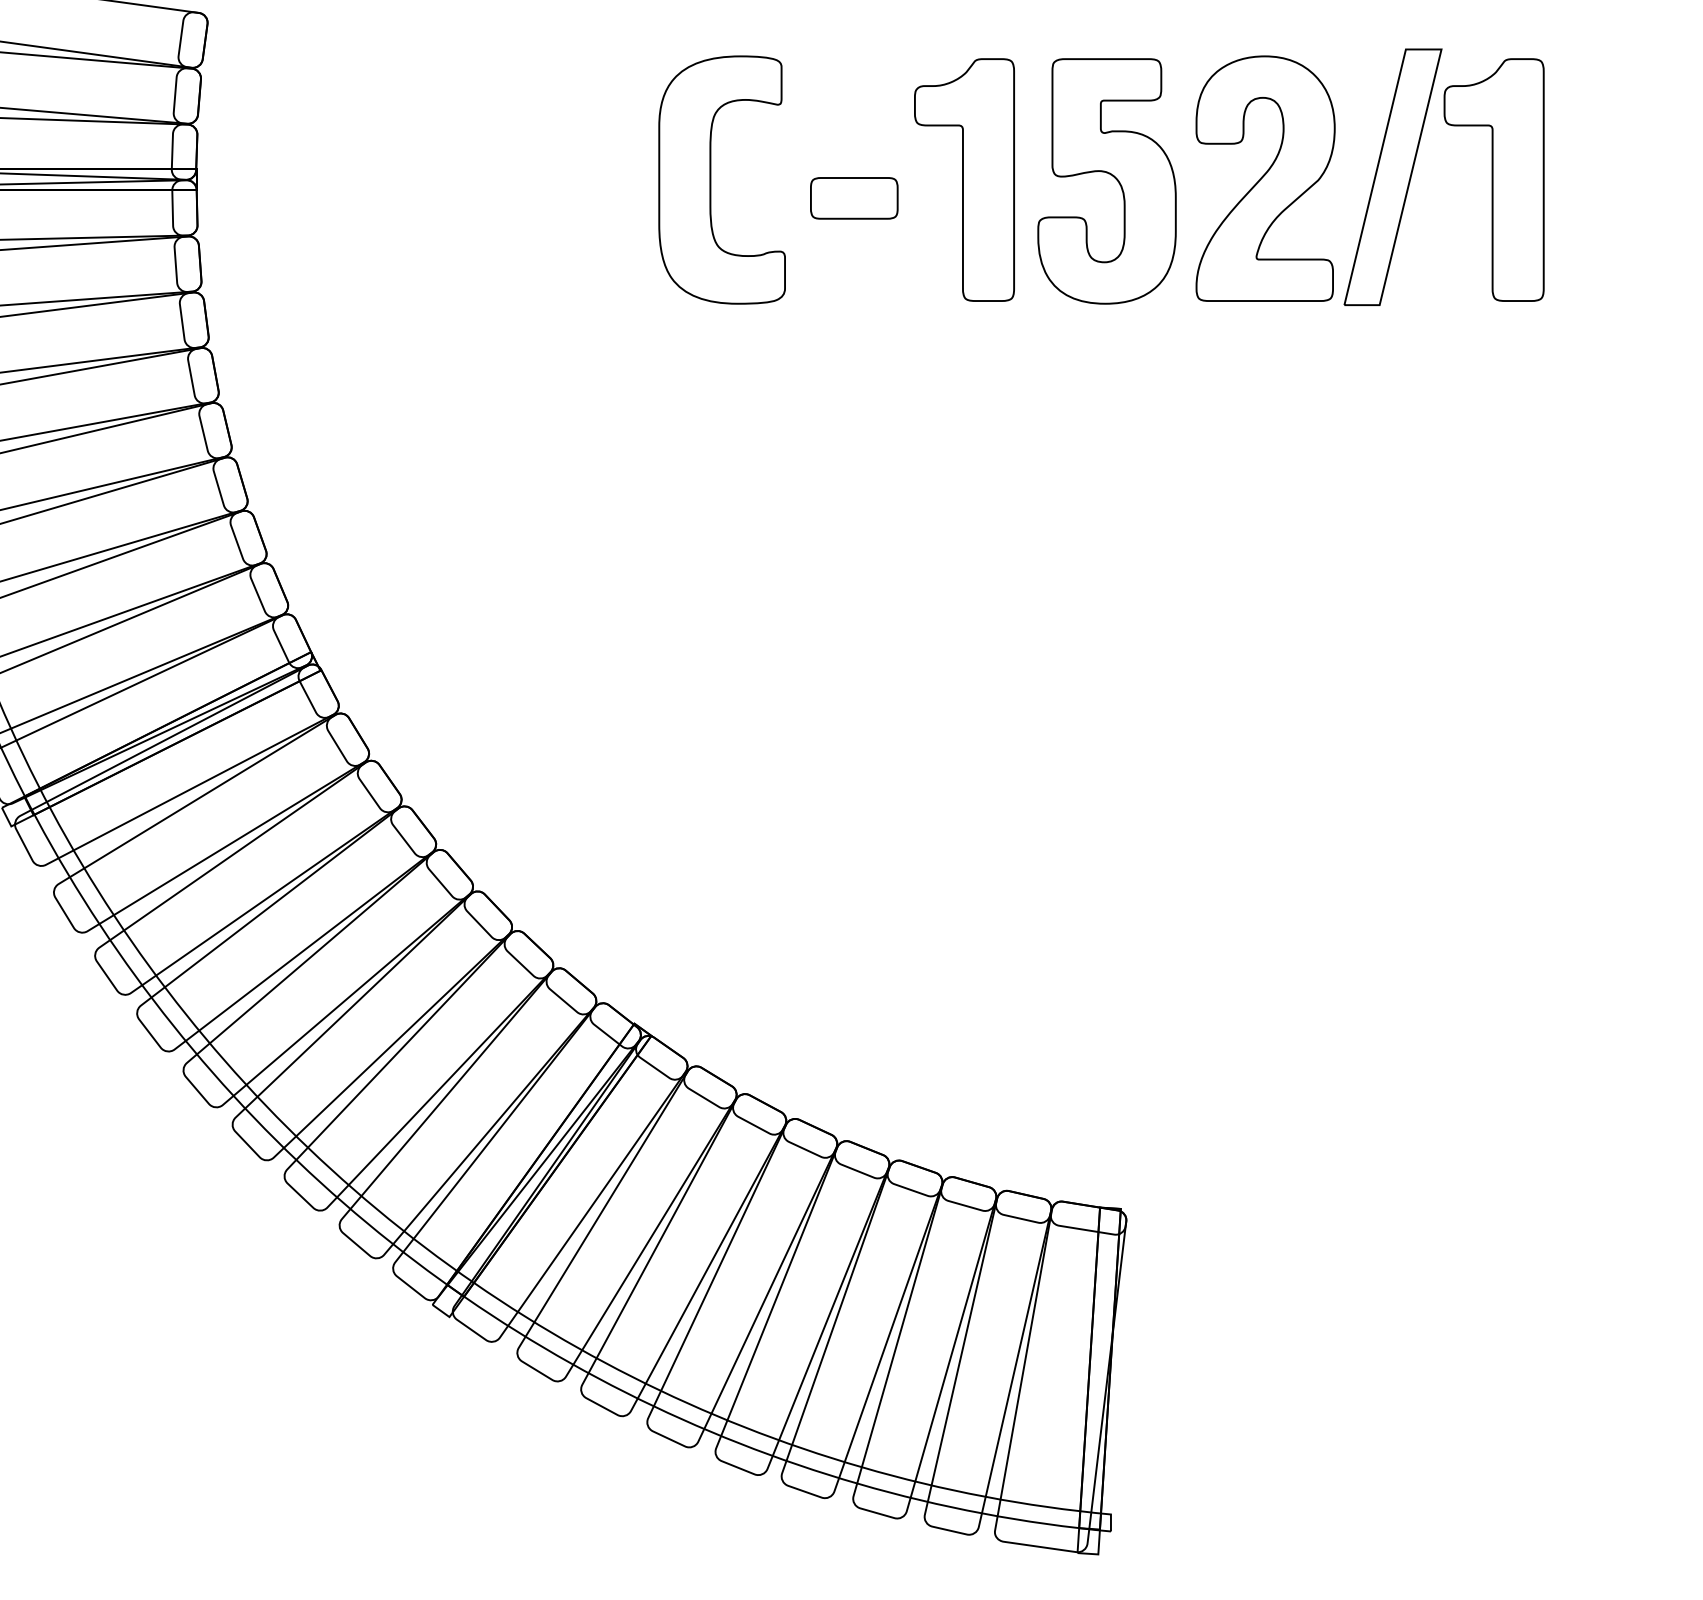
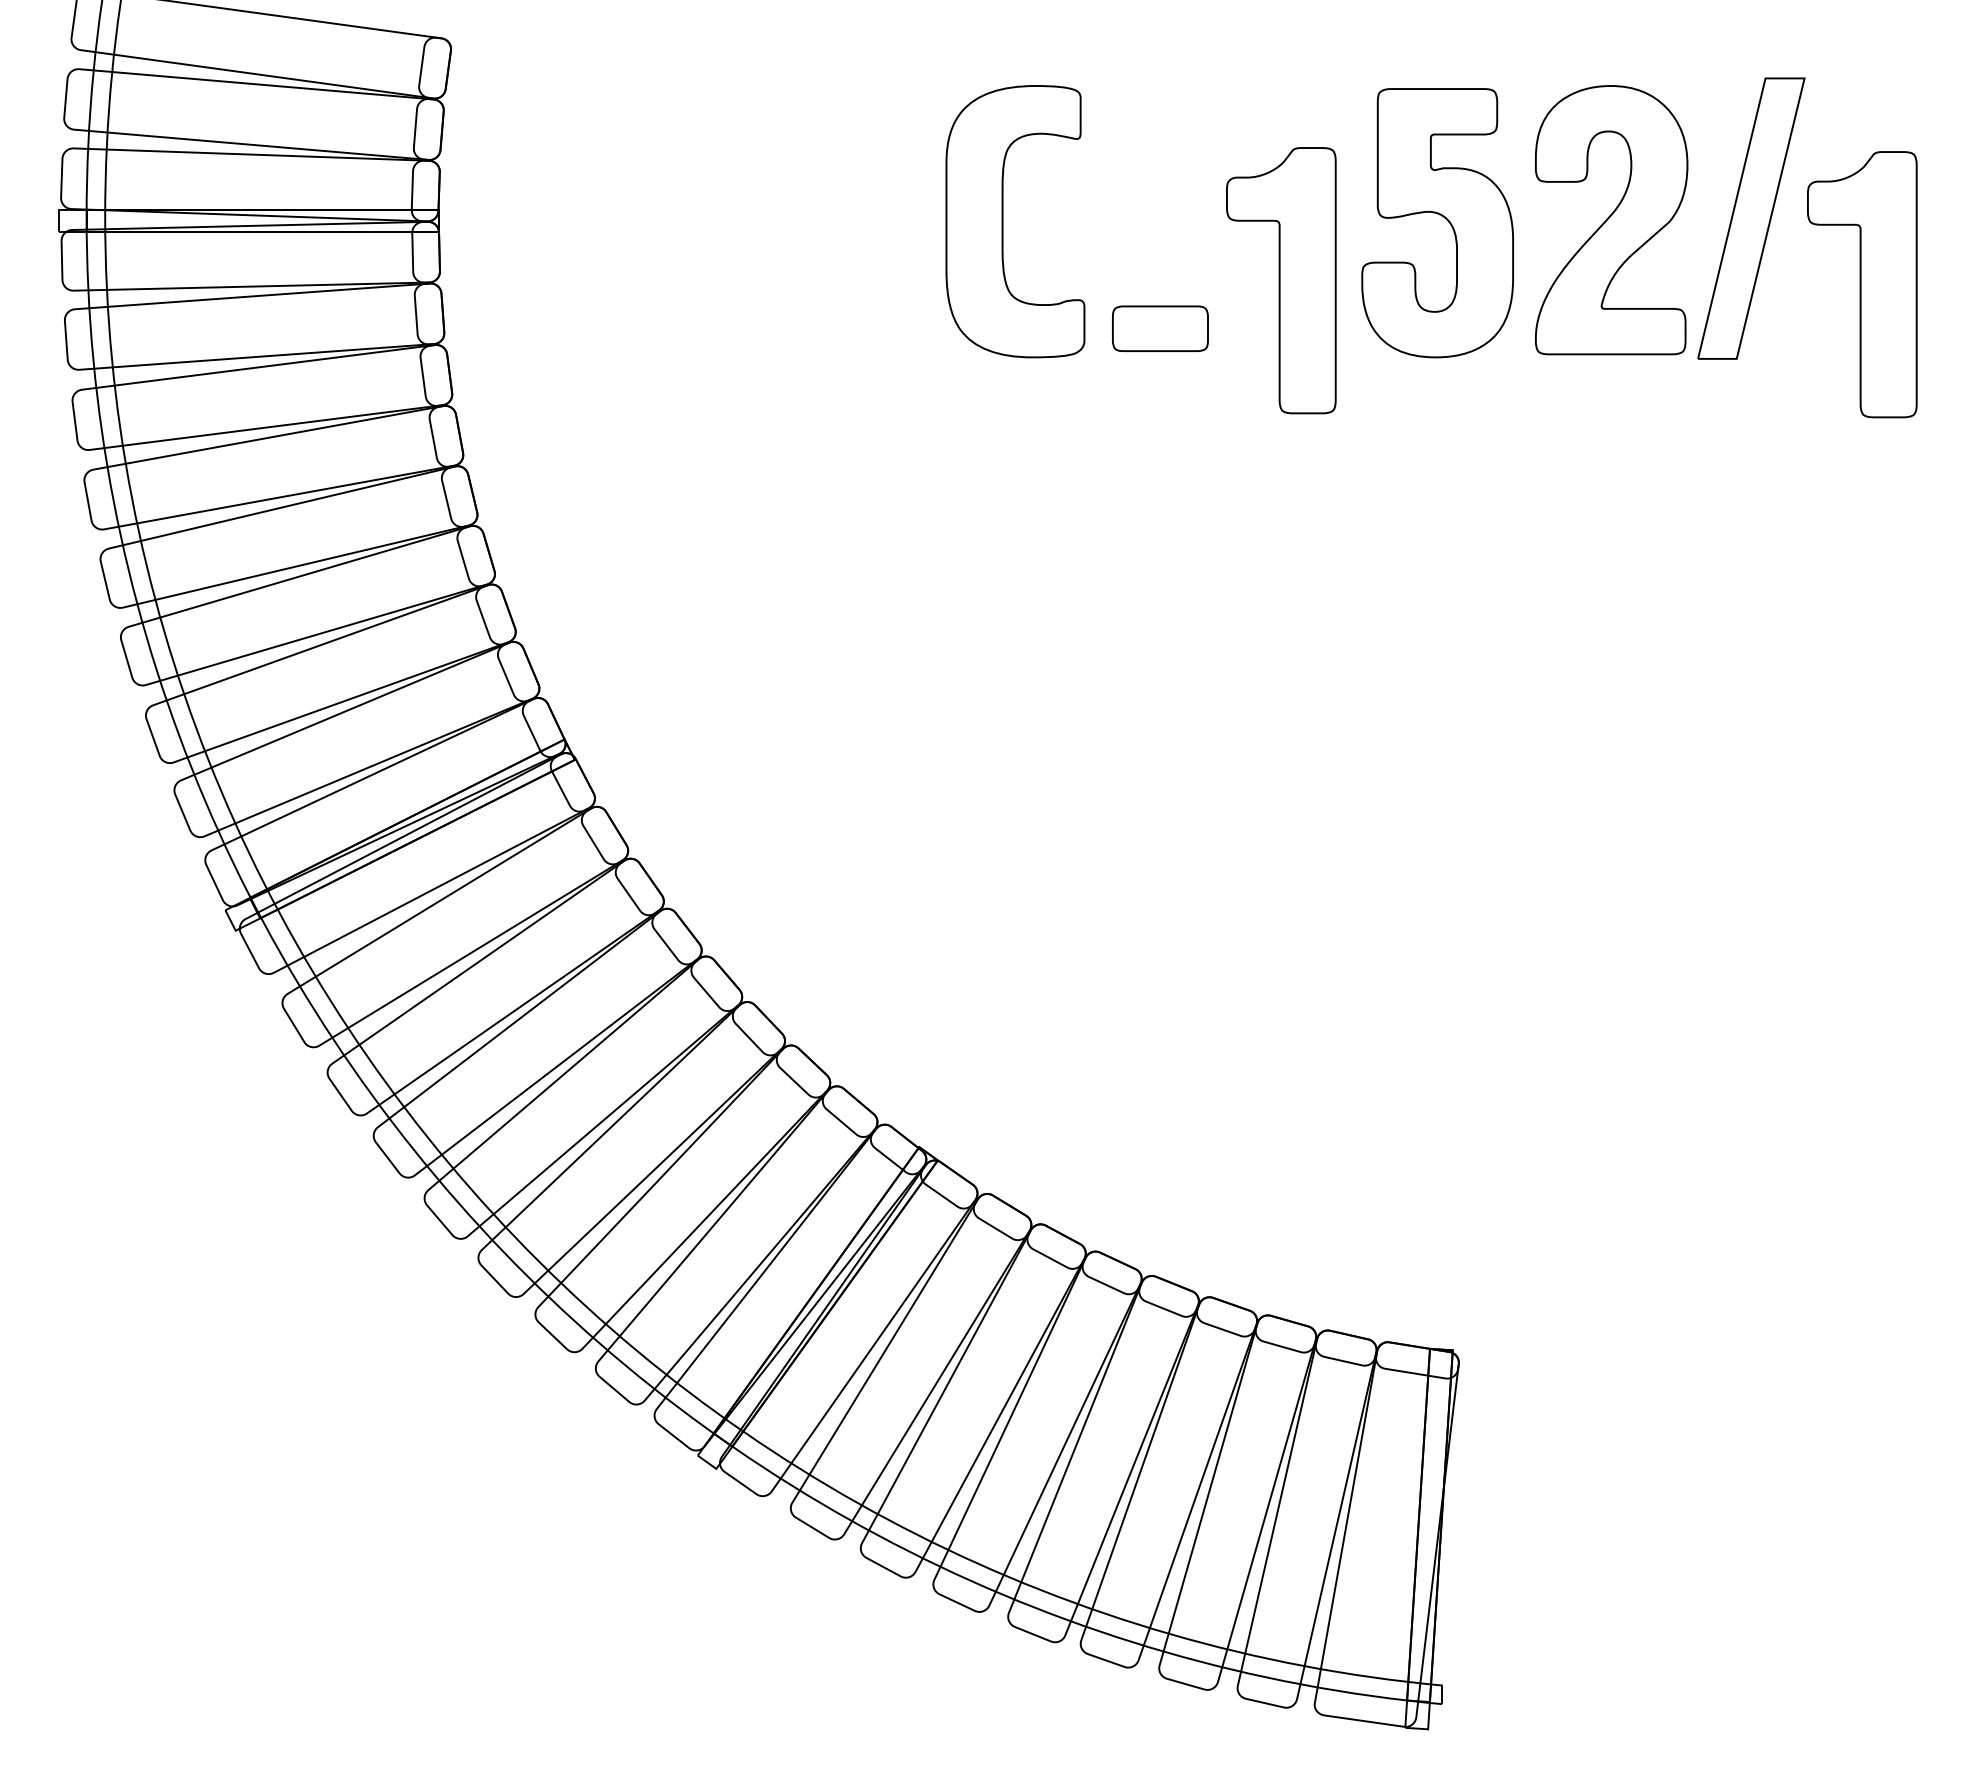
part: (964, 179) -> (1281, 280), moved
part: (1494, 179) -> (1862, 284), moved
part: (854, 198) -> (1160, 328), moved

